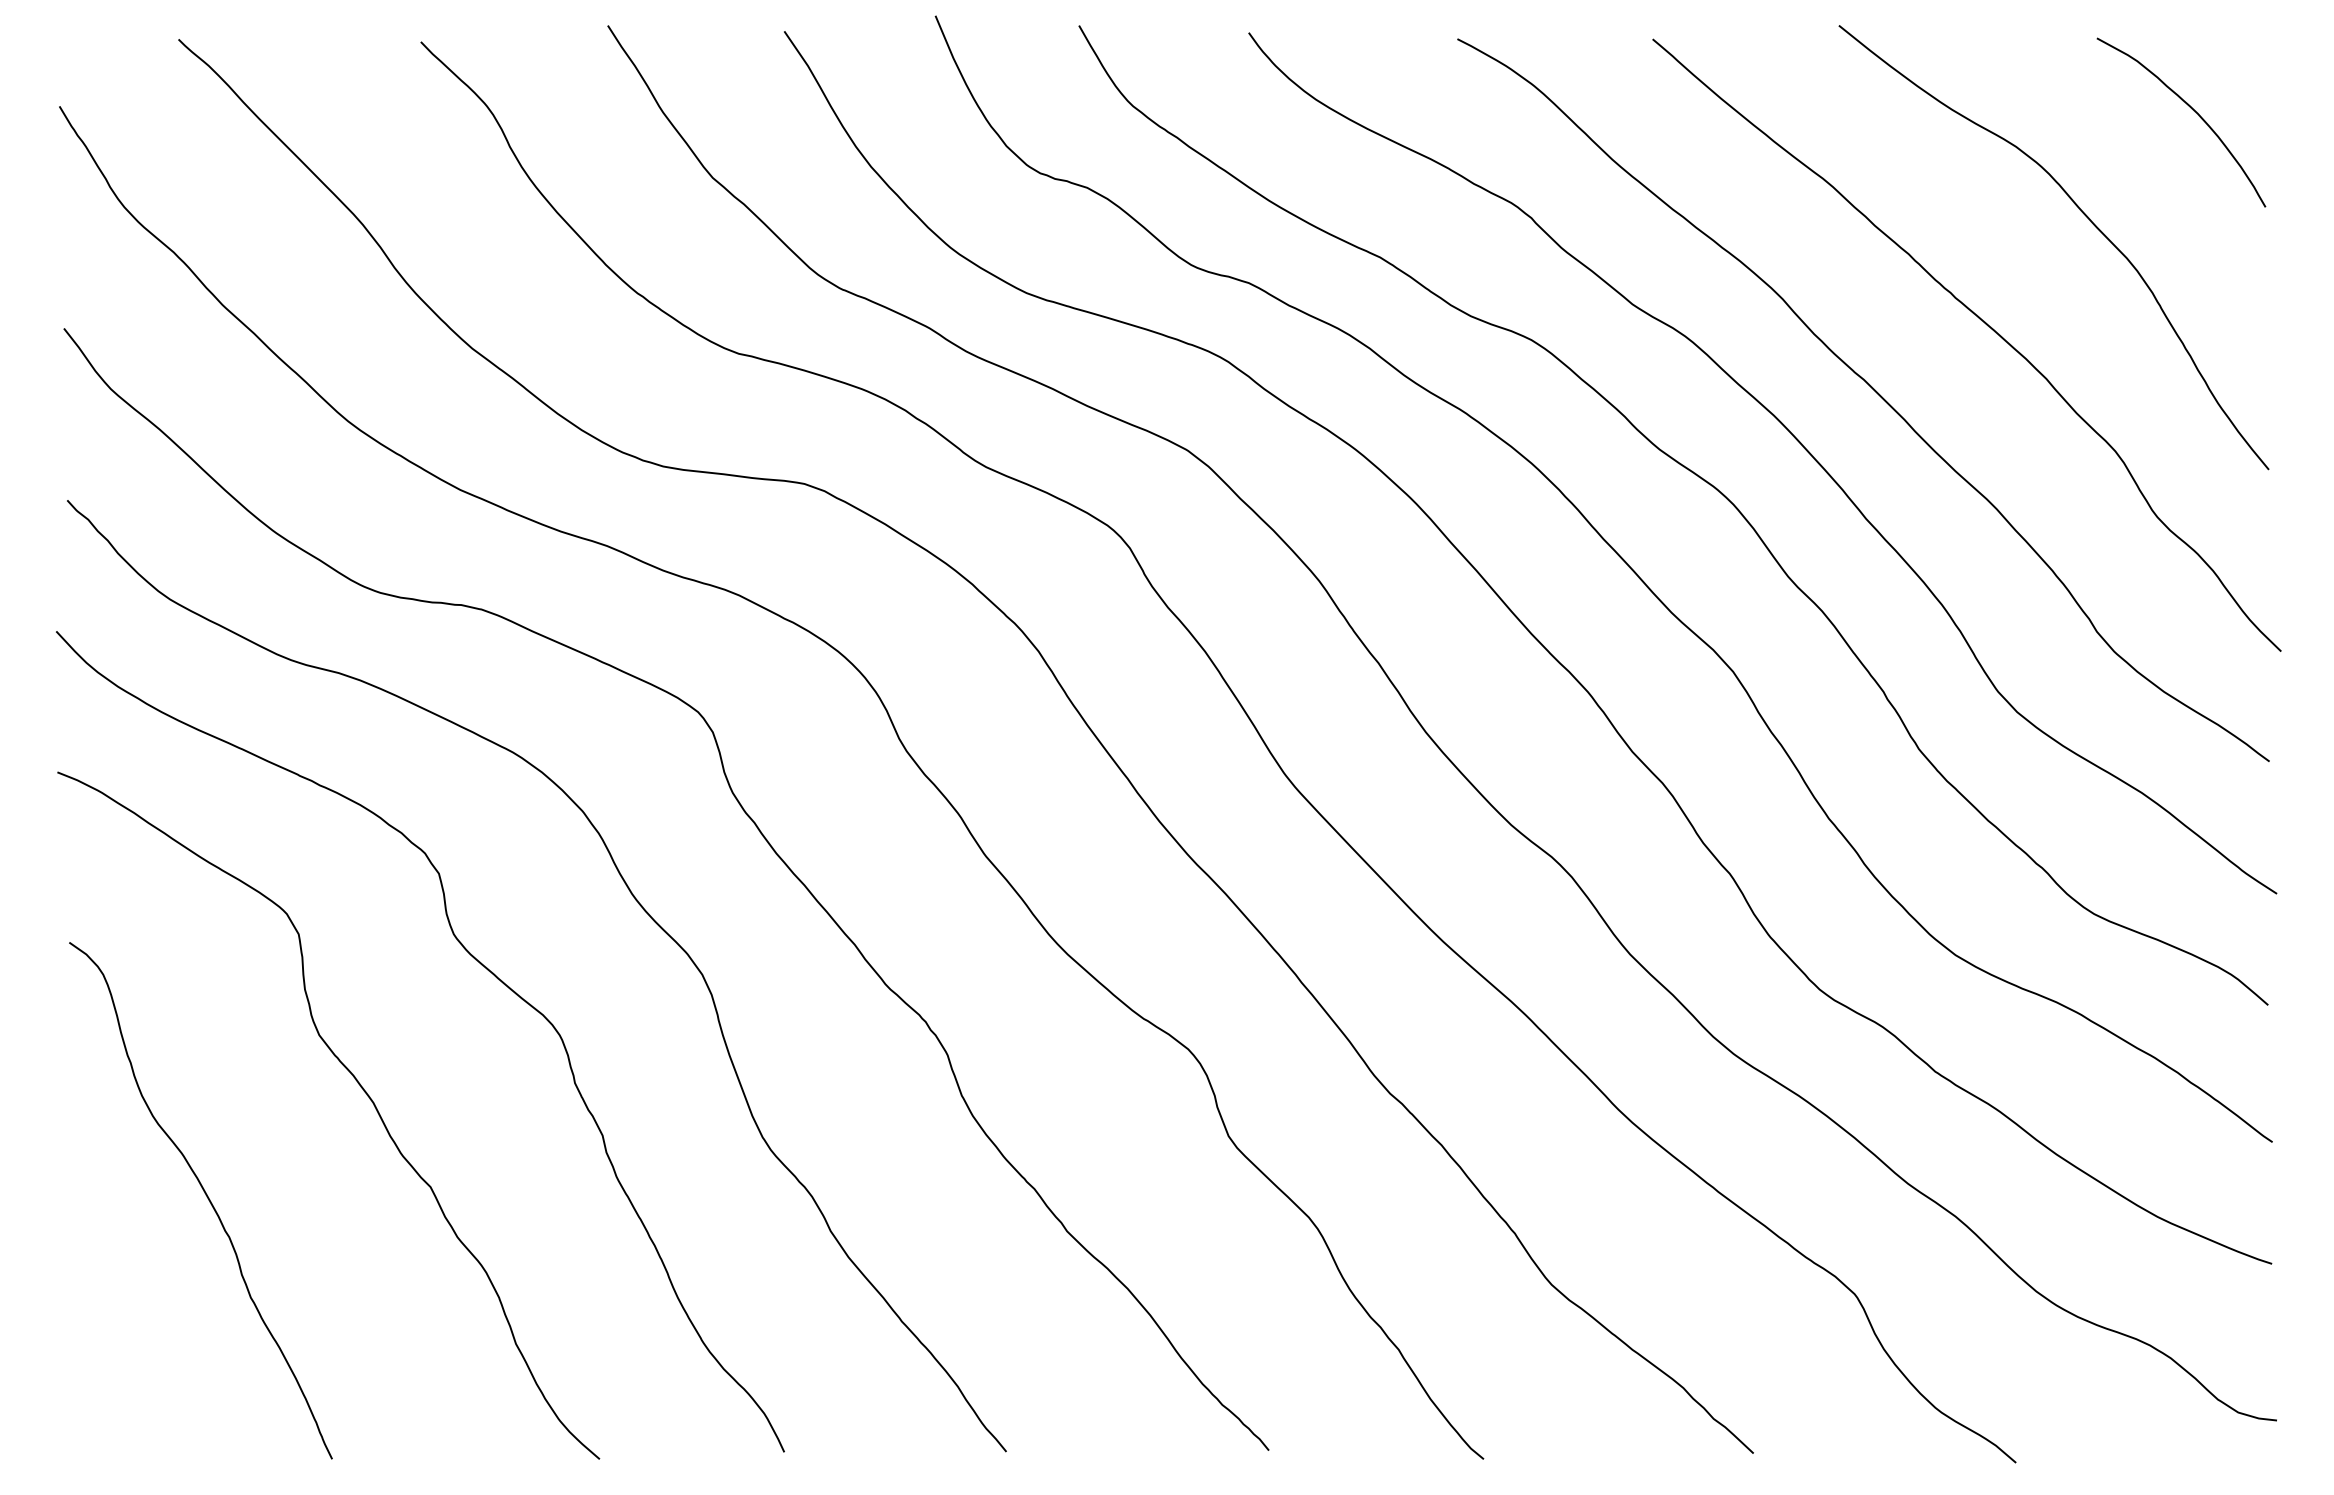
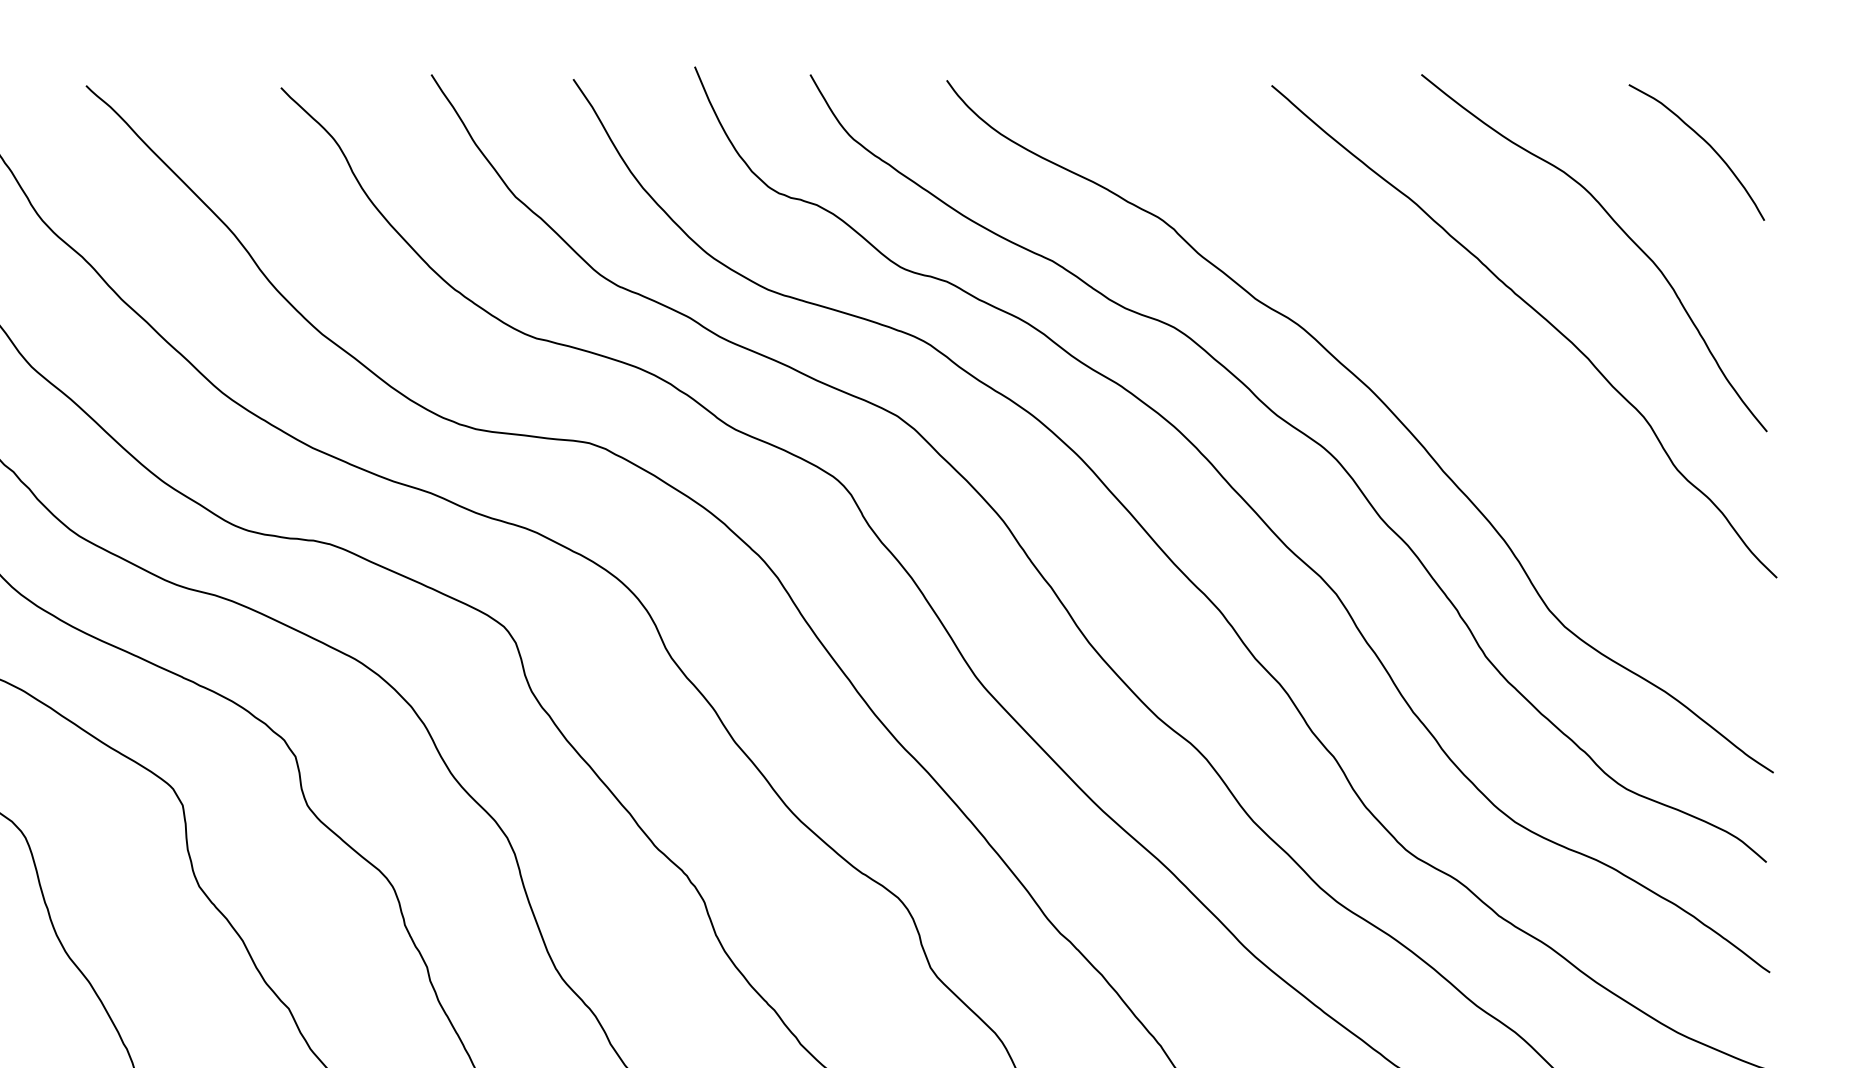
curve: (1872, 389) -> (1448, 367), removed

